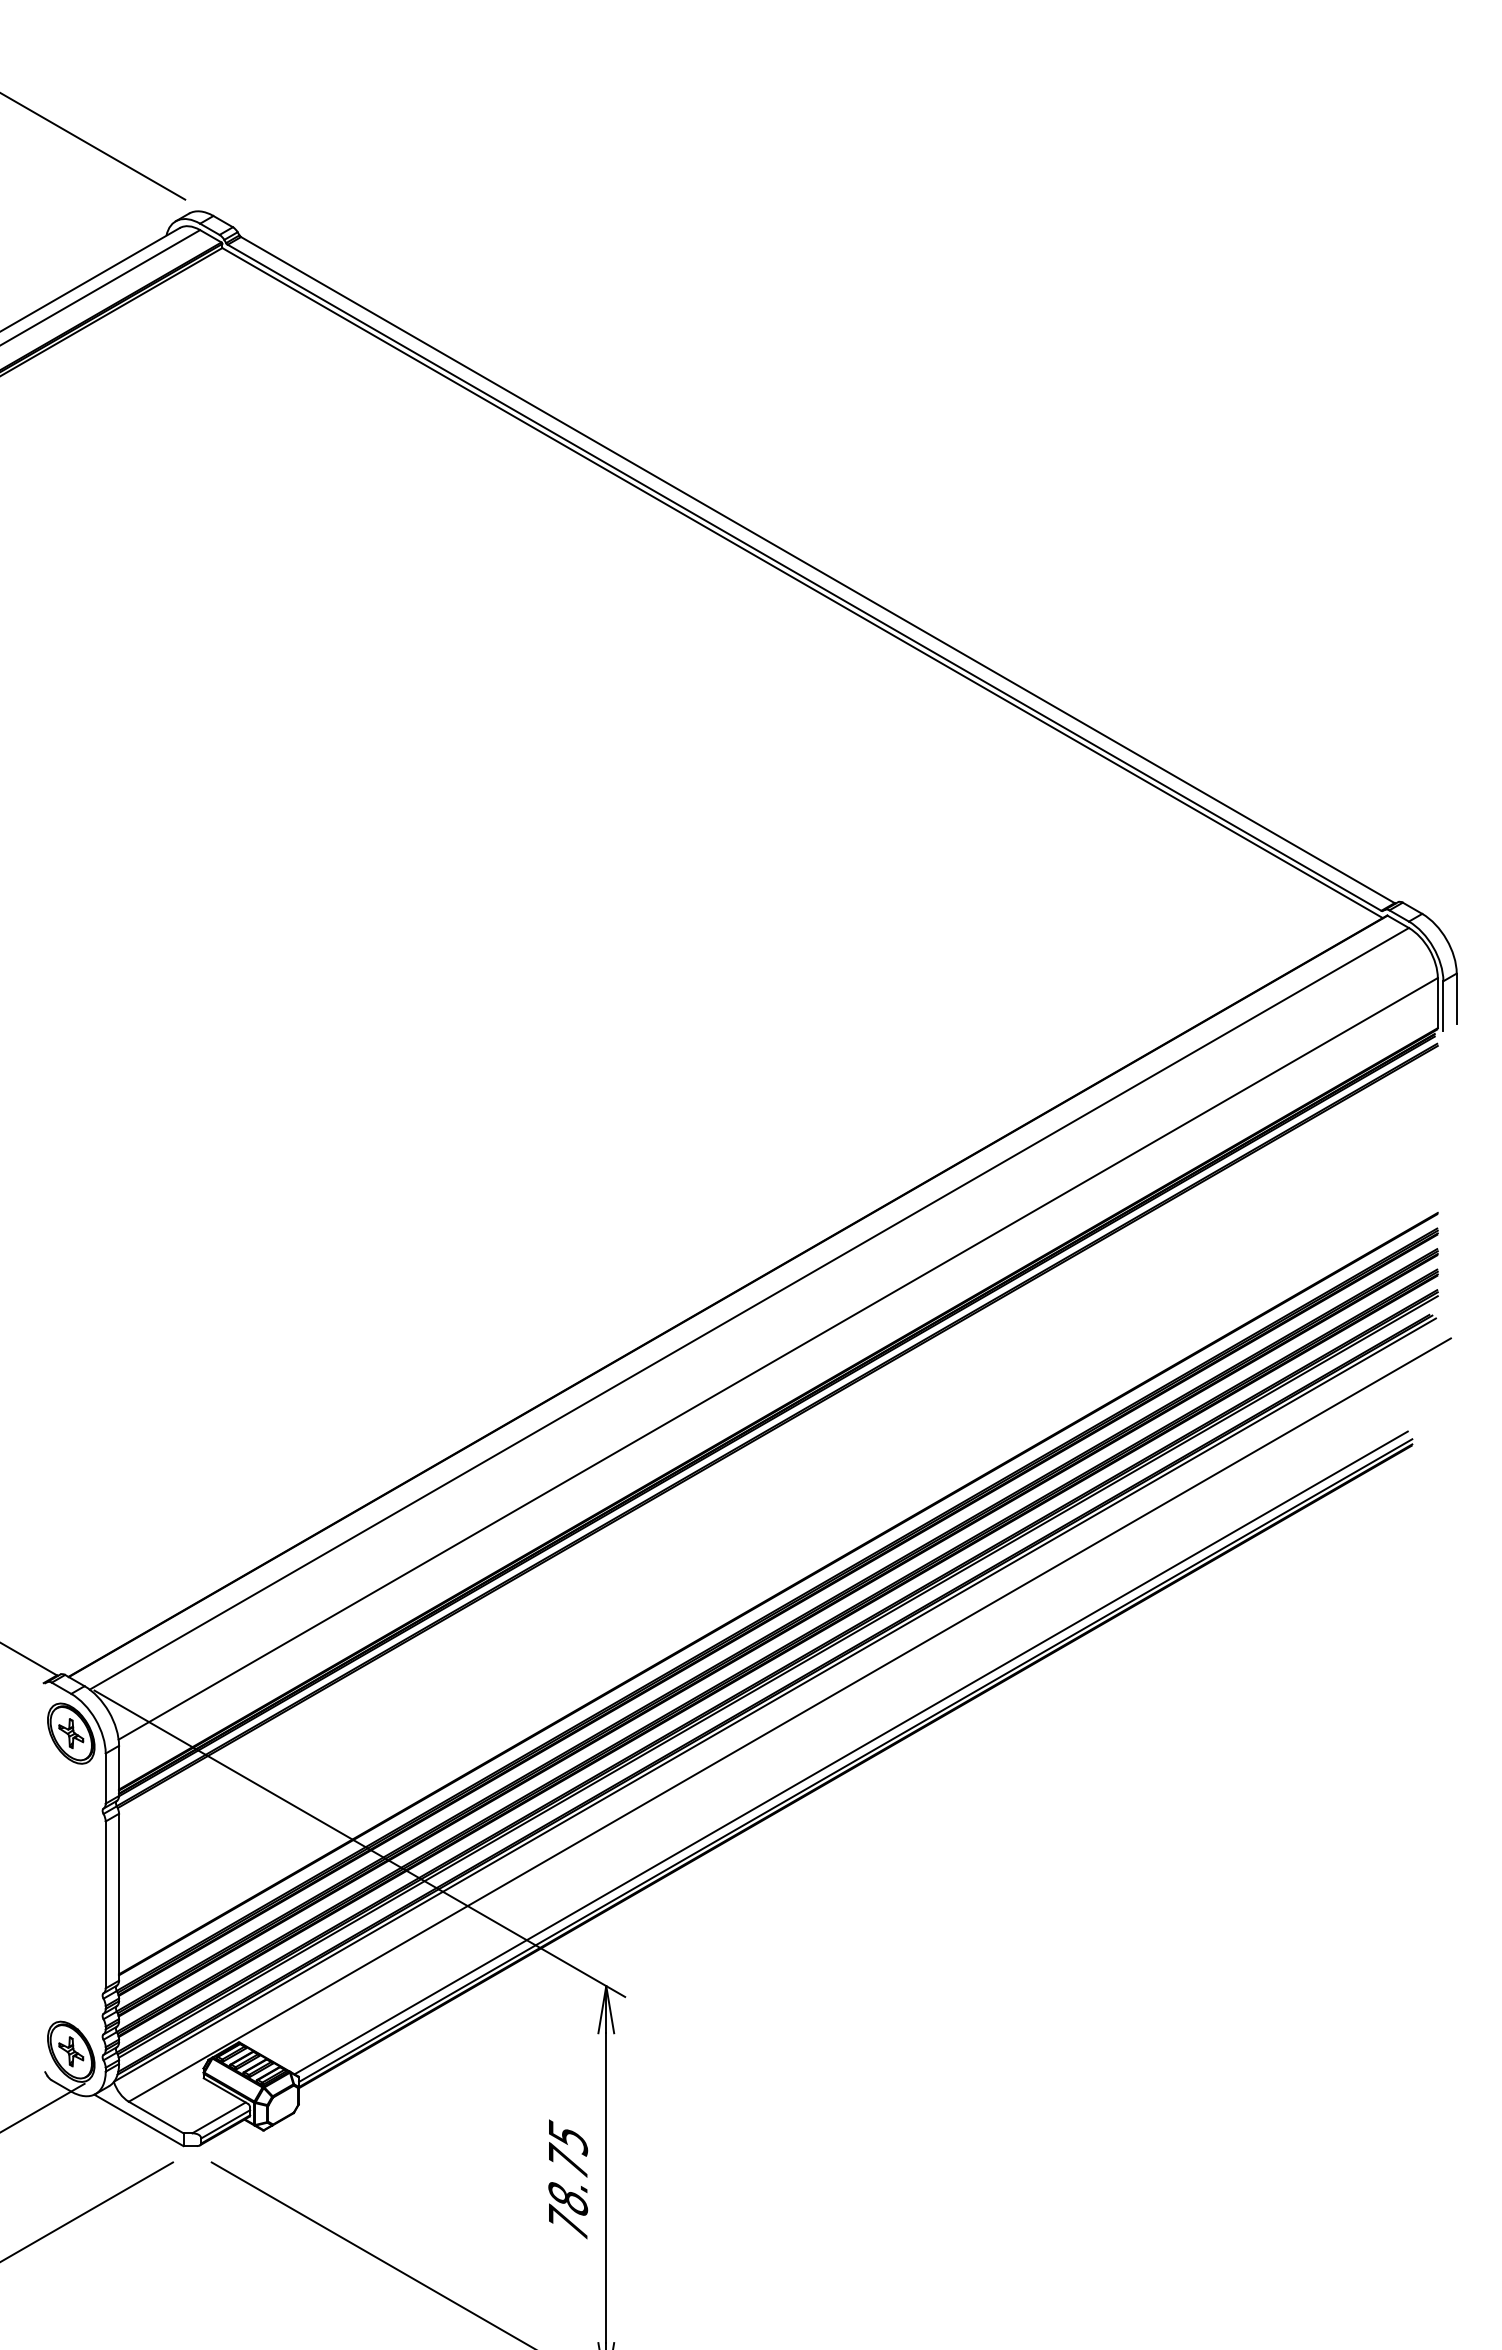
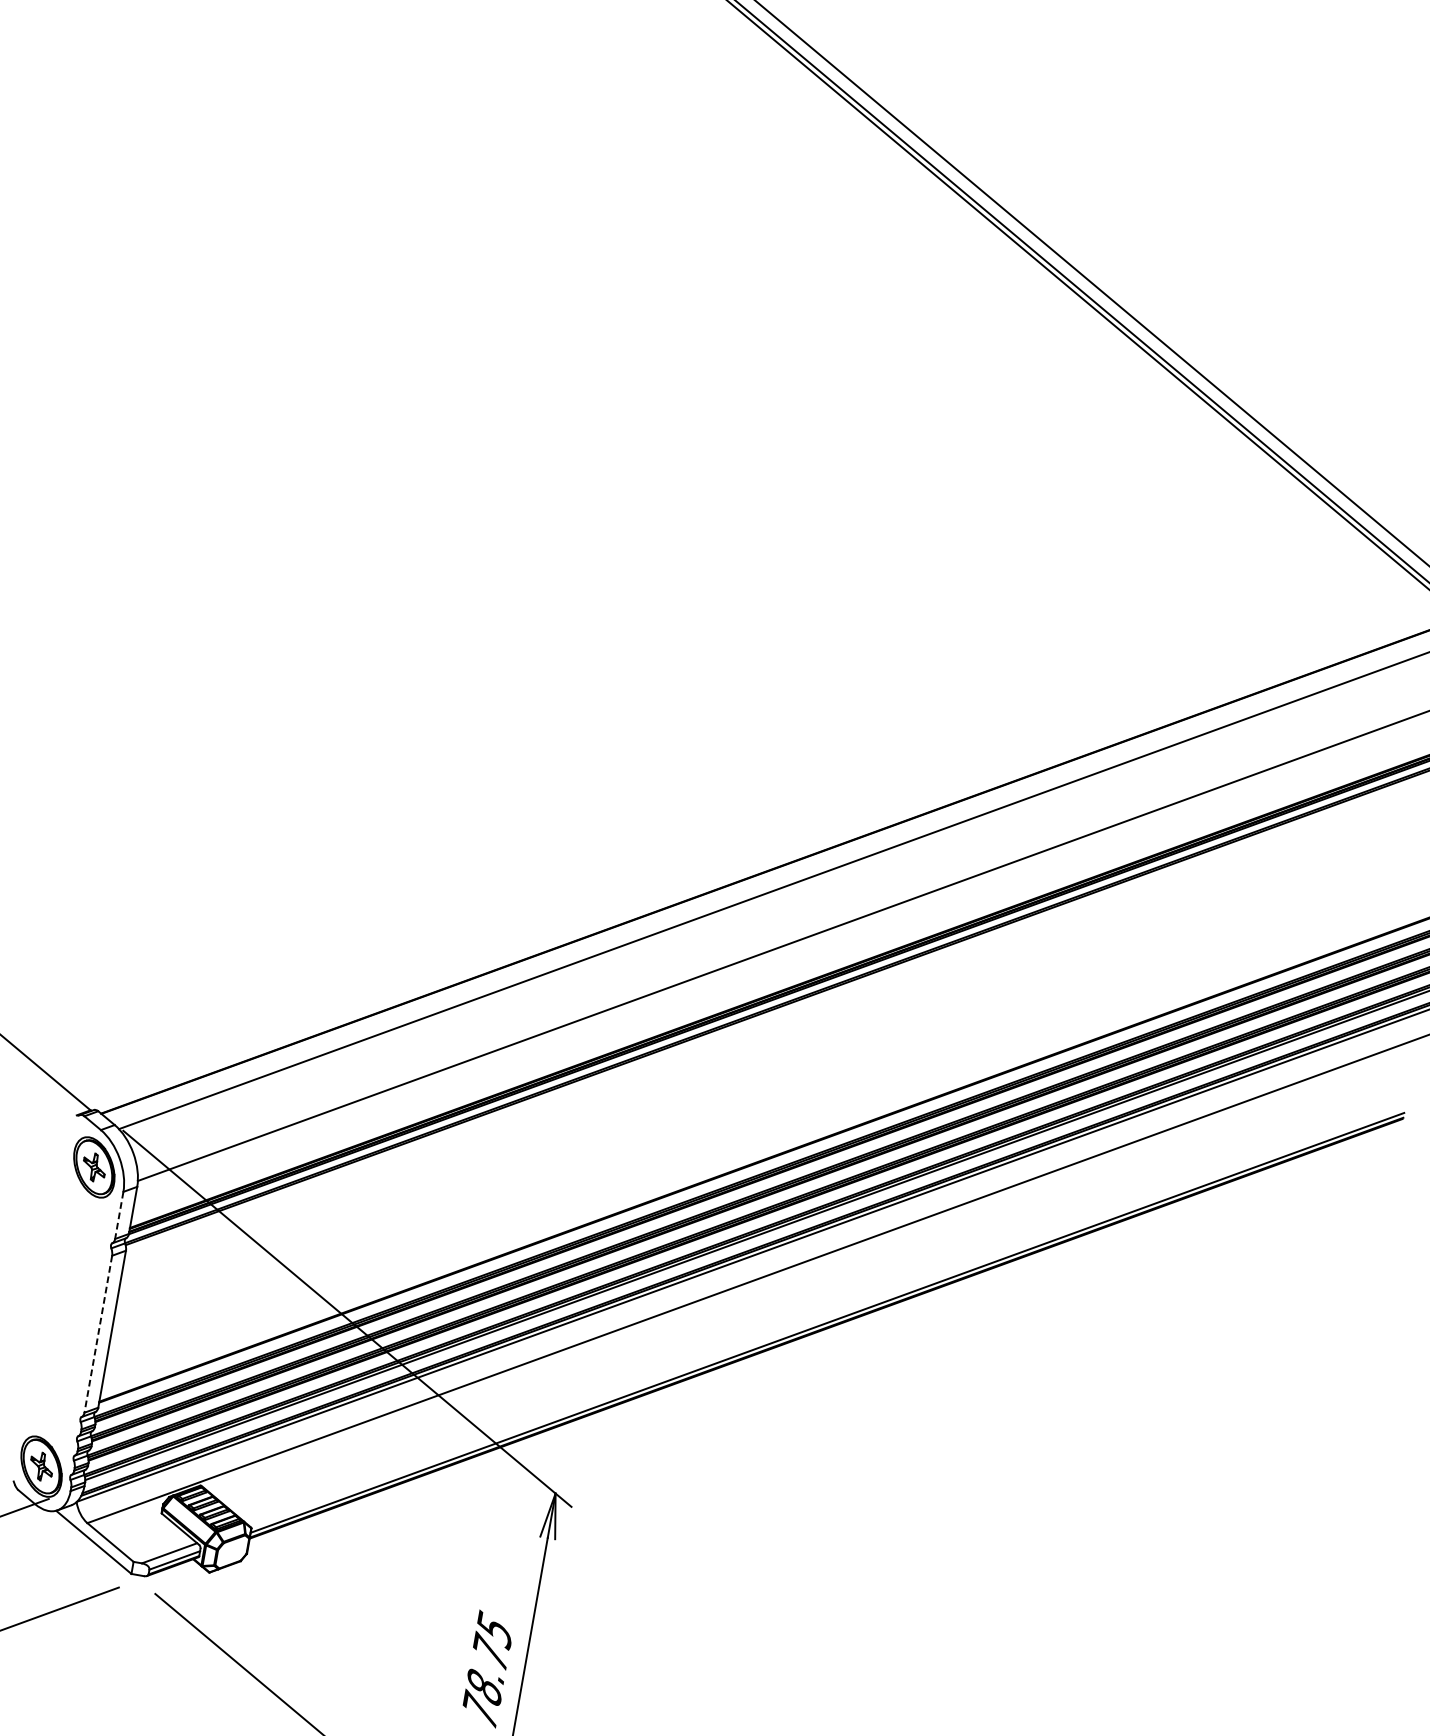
line: (850, 1752) -> (823, 1314), removed
line: (105, 1779) -> (118, 1216), solid -> dashed
line: (105, 1905) -> (98, 1334), solid -> dashed

